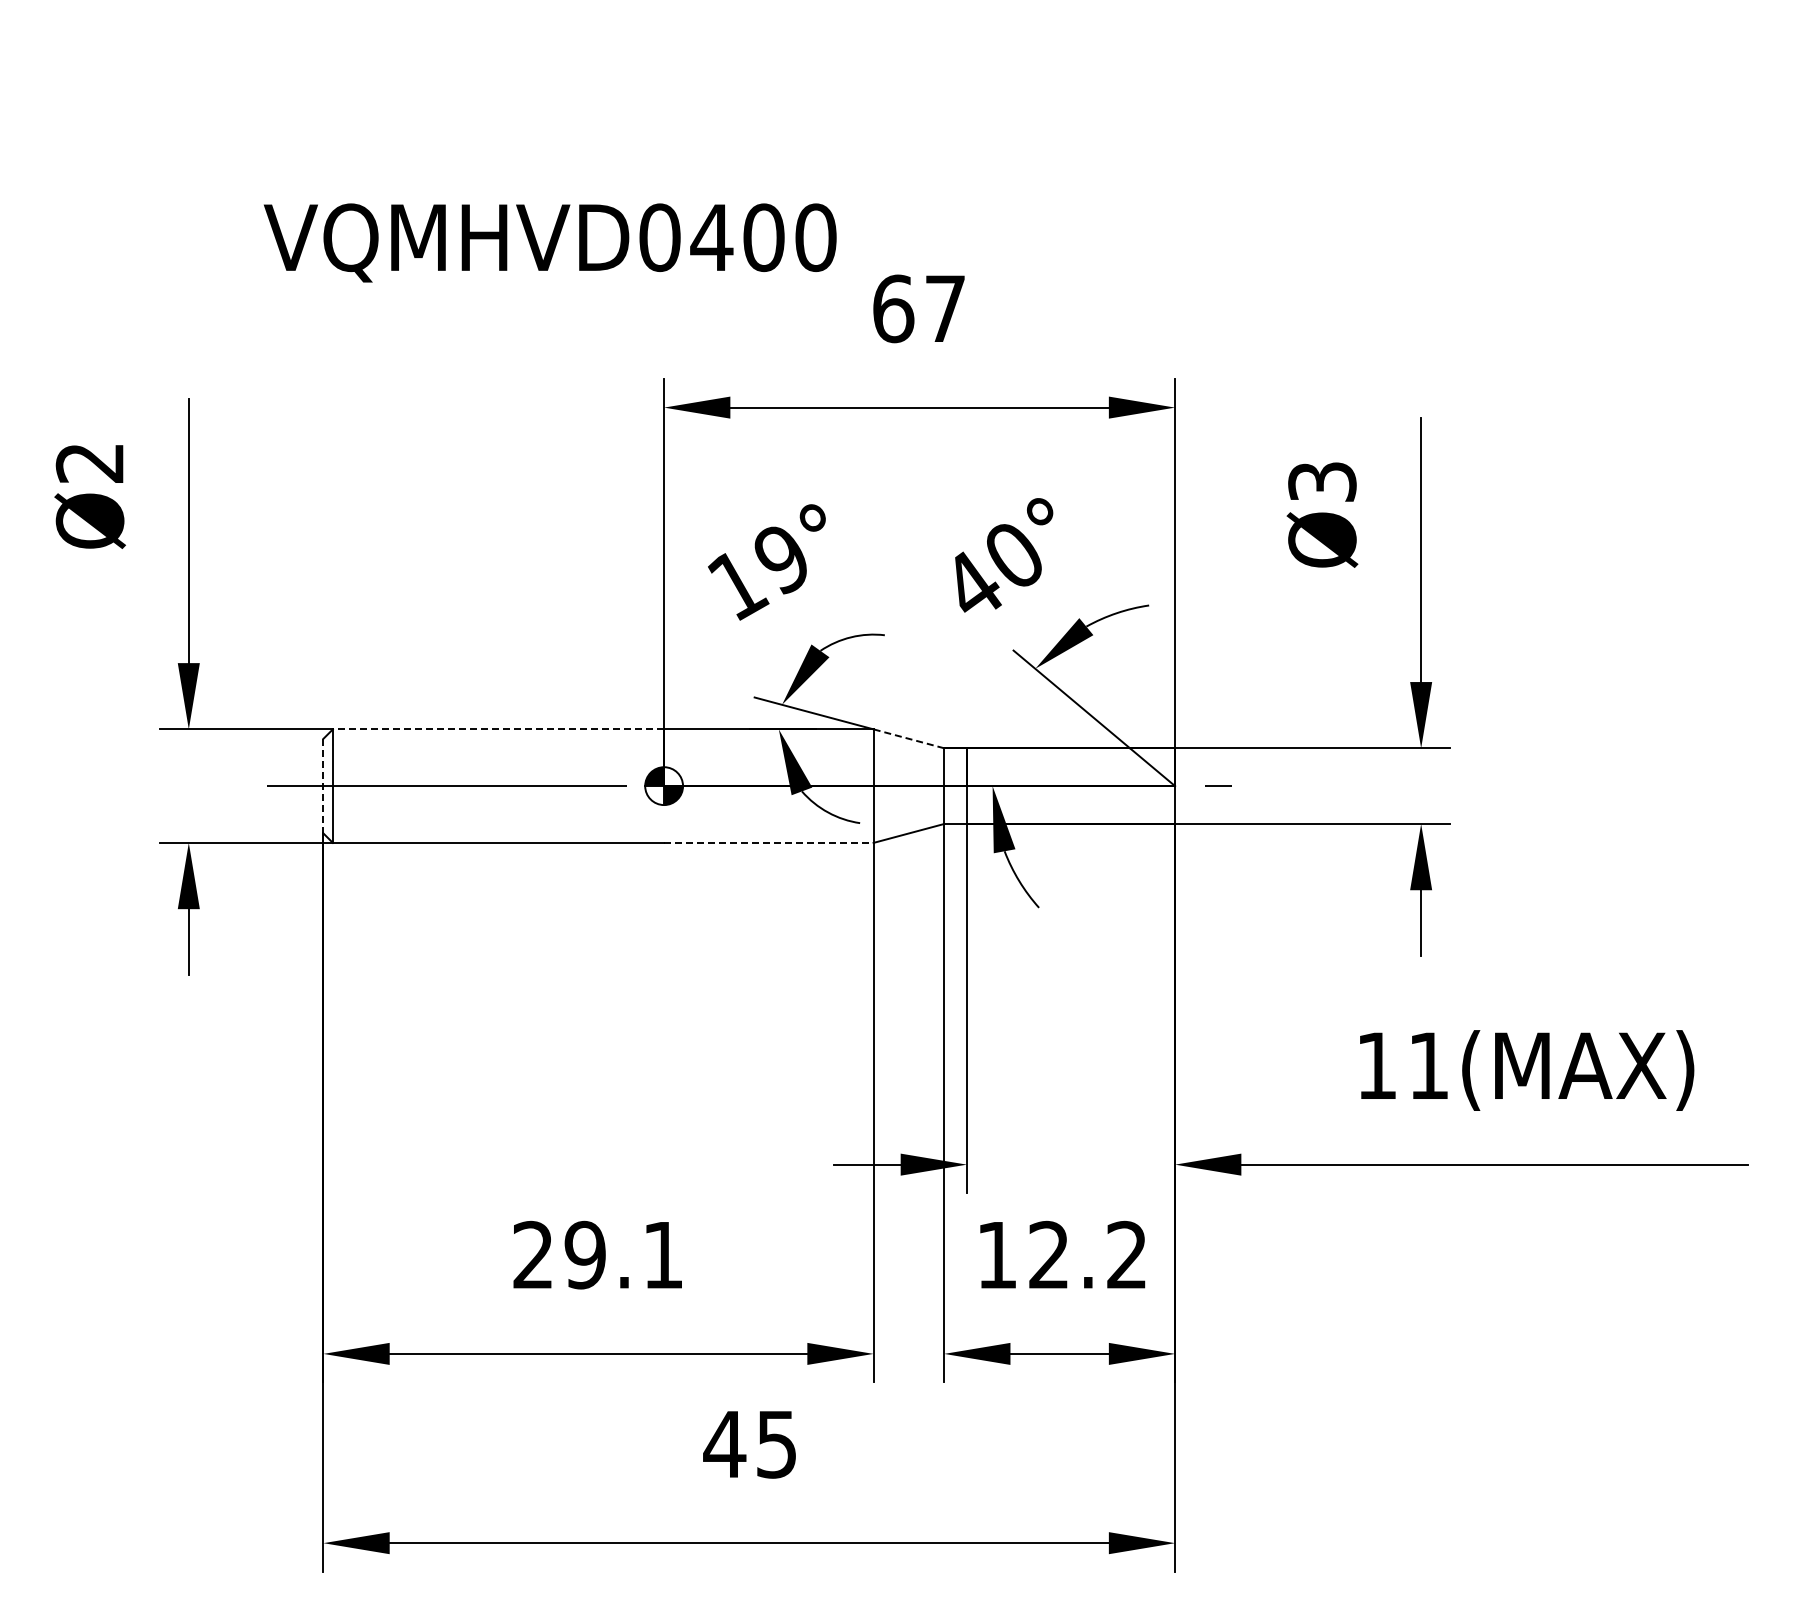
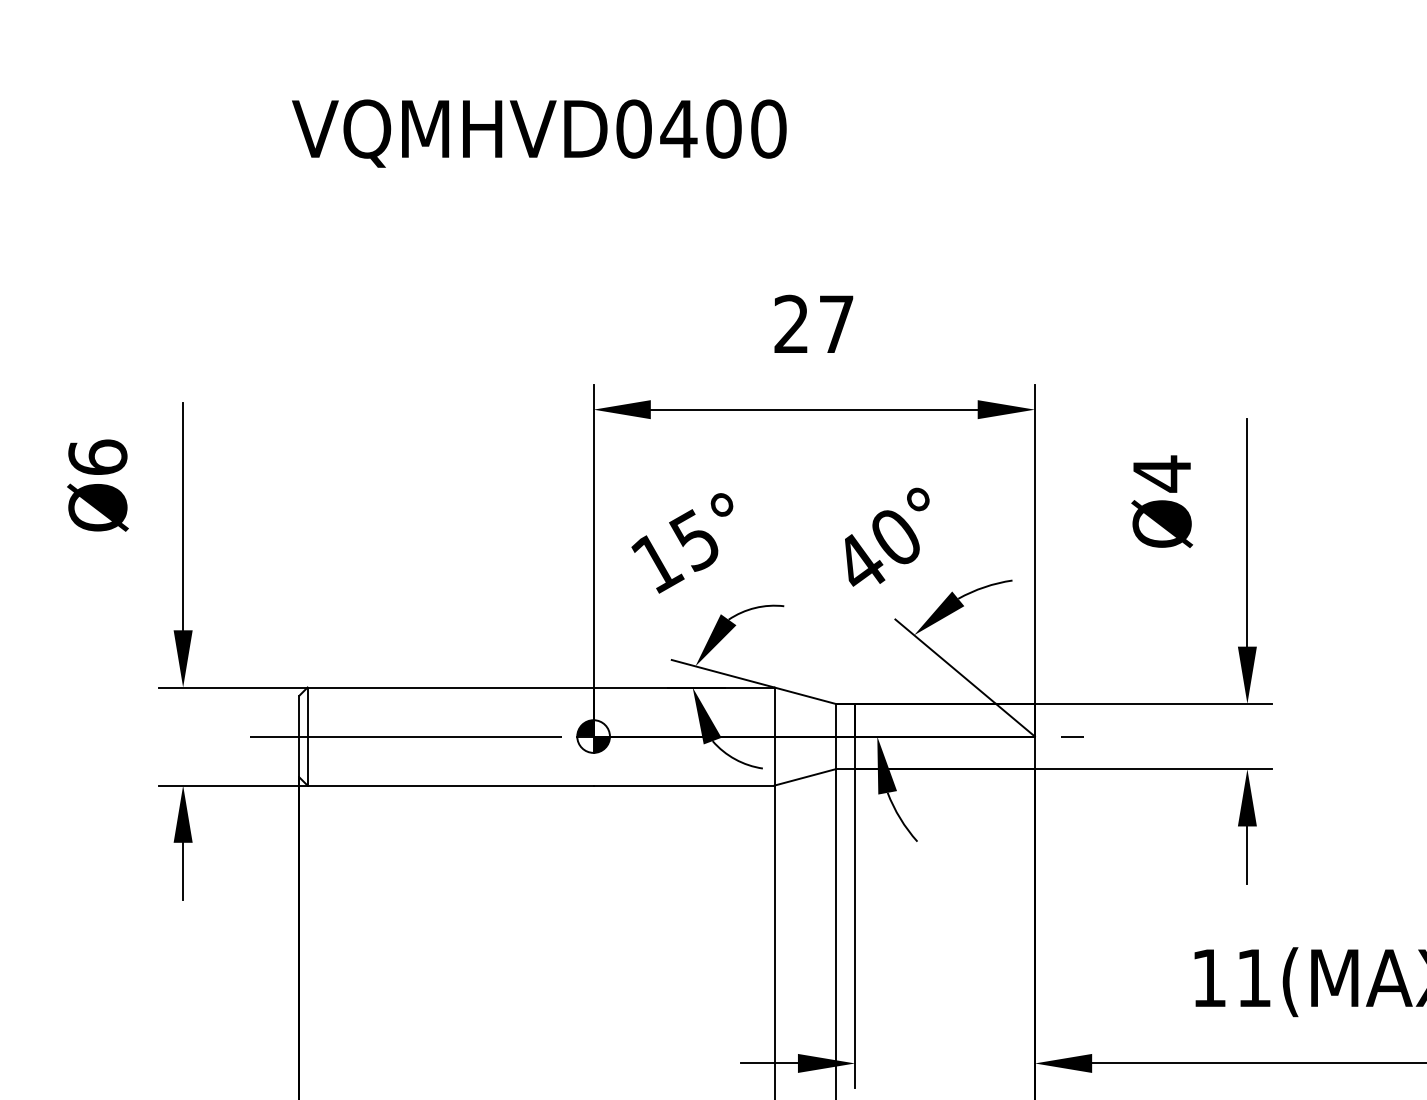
text: (549, 242) -> (538, 133), moved
text: (893, 308) -> (791, 324), 67 -> 27
text: (89, 462) -> (97, 457), Ø2 -> Ø6
text: (1322, 481) -> (1162, 473), Ø3 -> Ø4
text: (779, 558) -> (693, 539), 19° -> 15°
line: (498, 729) -> (450, 687), dashed -> solid
line: (908, 738) -> (804, 695), dashed -> solid
line: (323, 786) -> (299, 736), dashed -> solid
line: (768, 842) -> (683, 785), dashed -> solid

